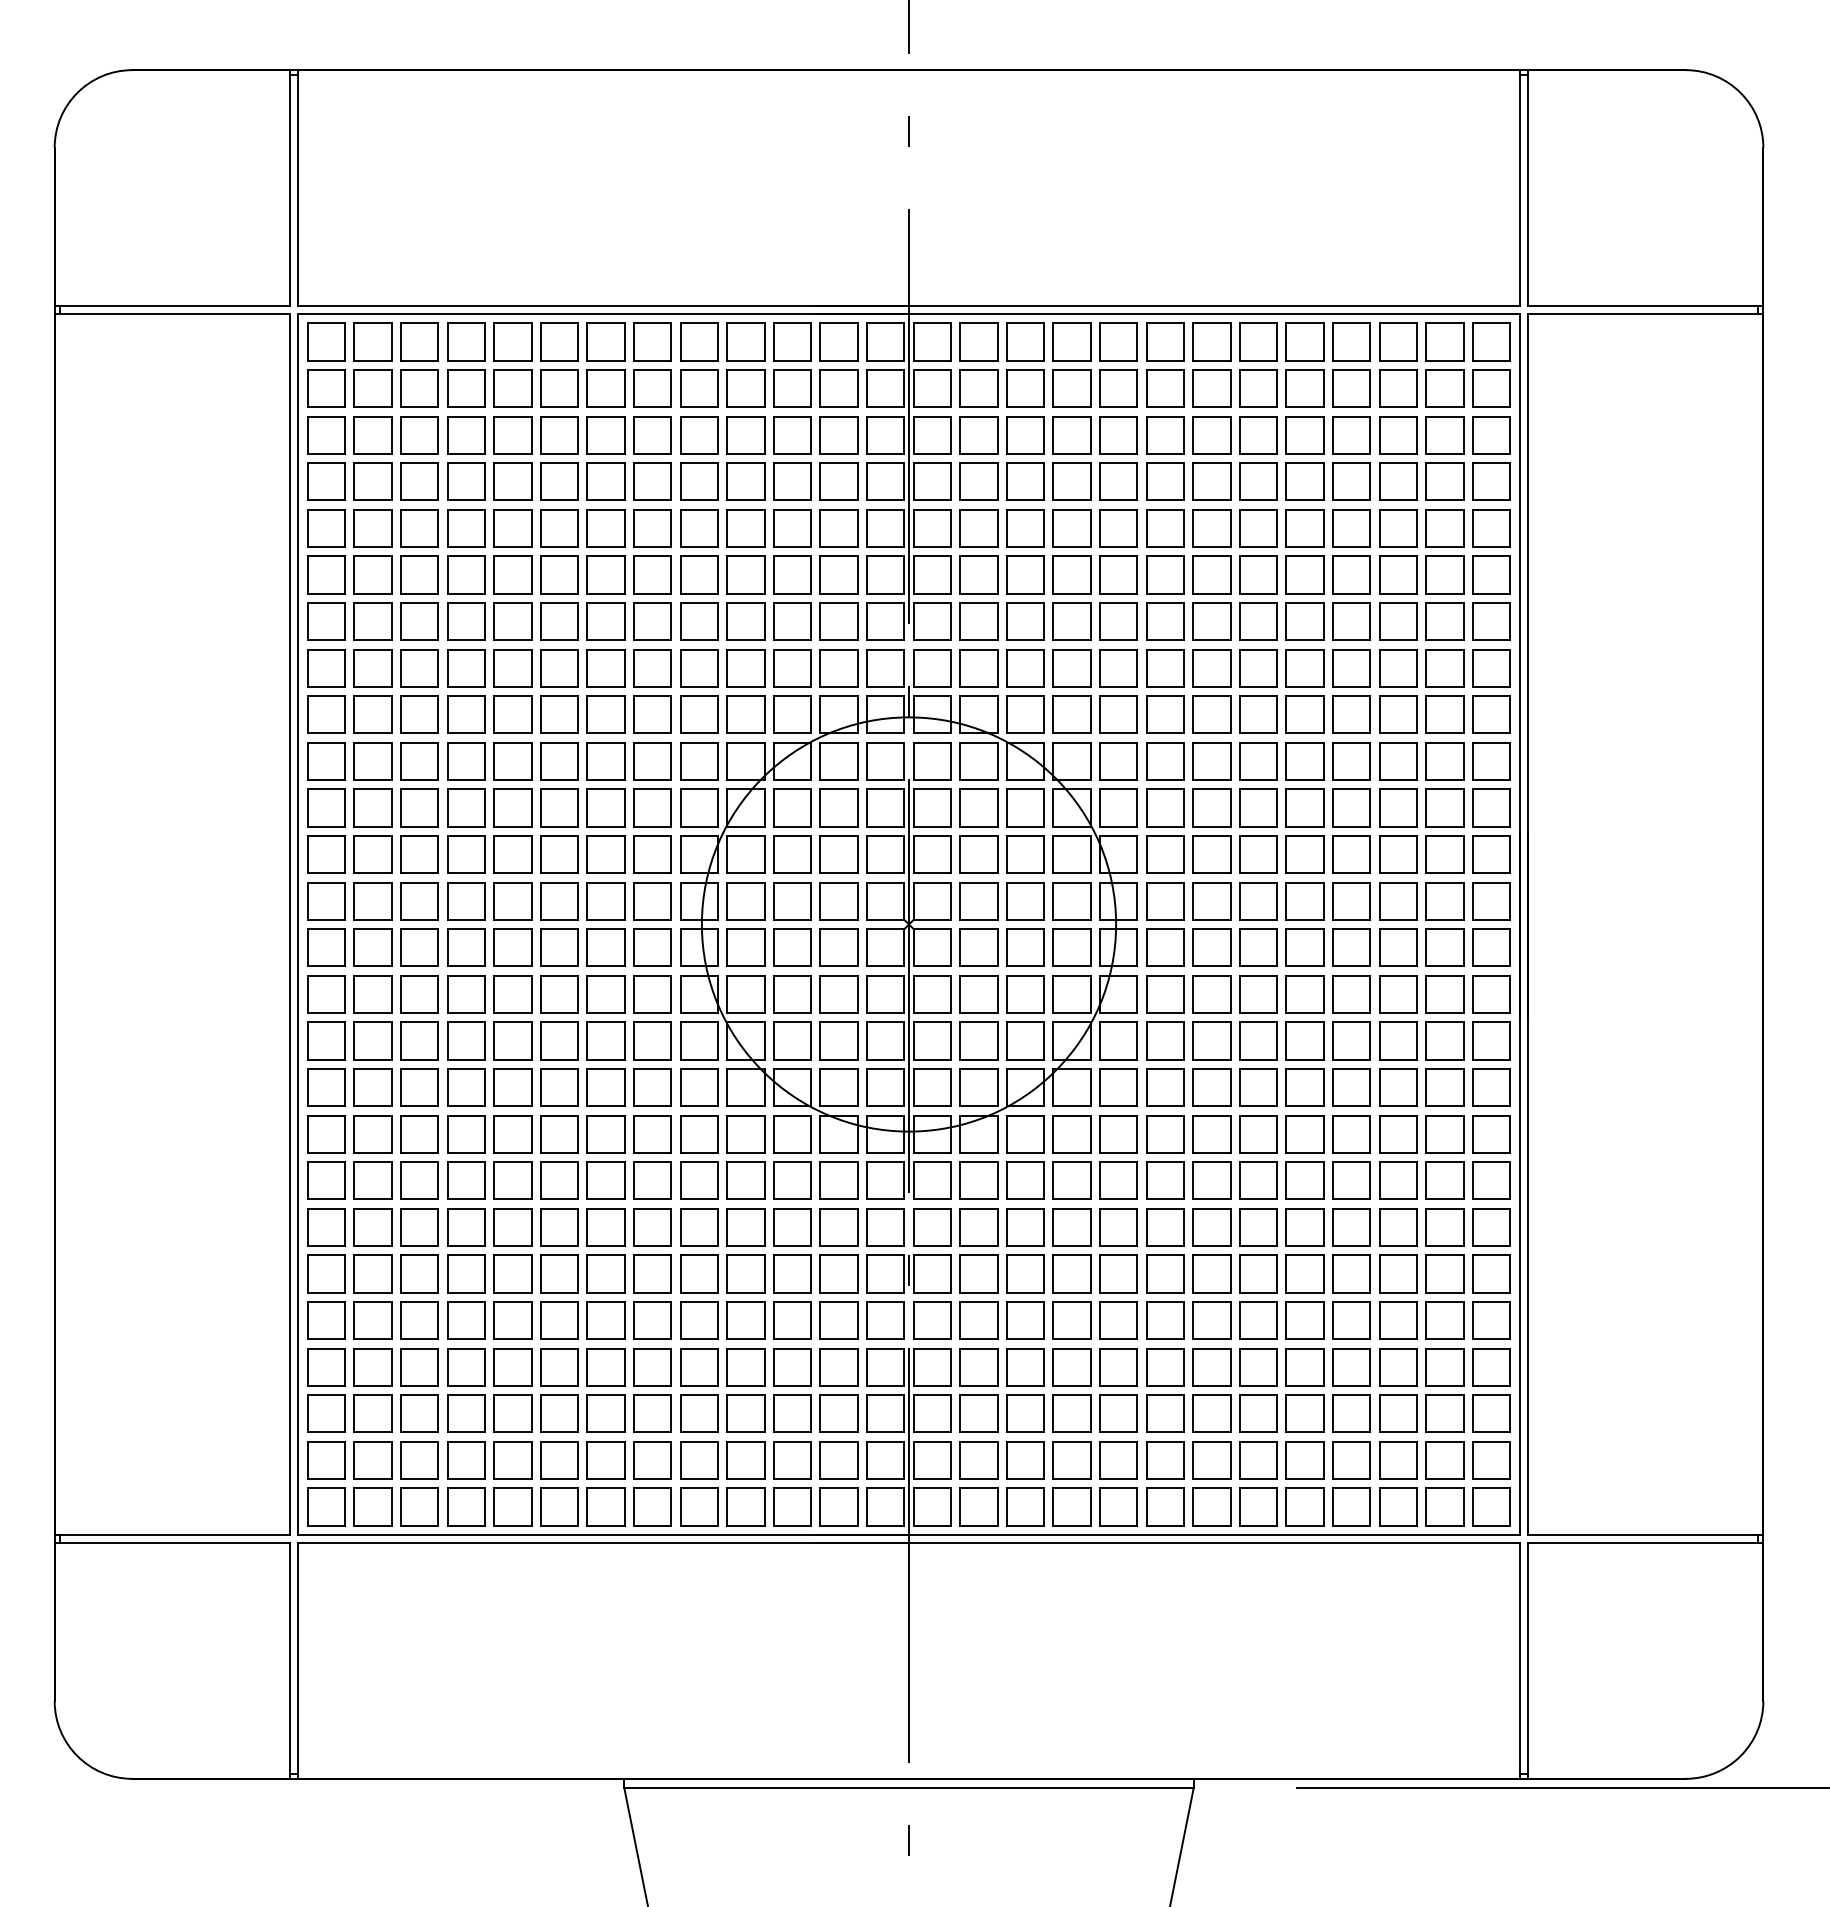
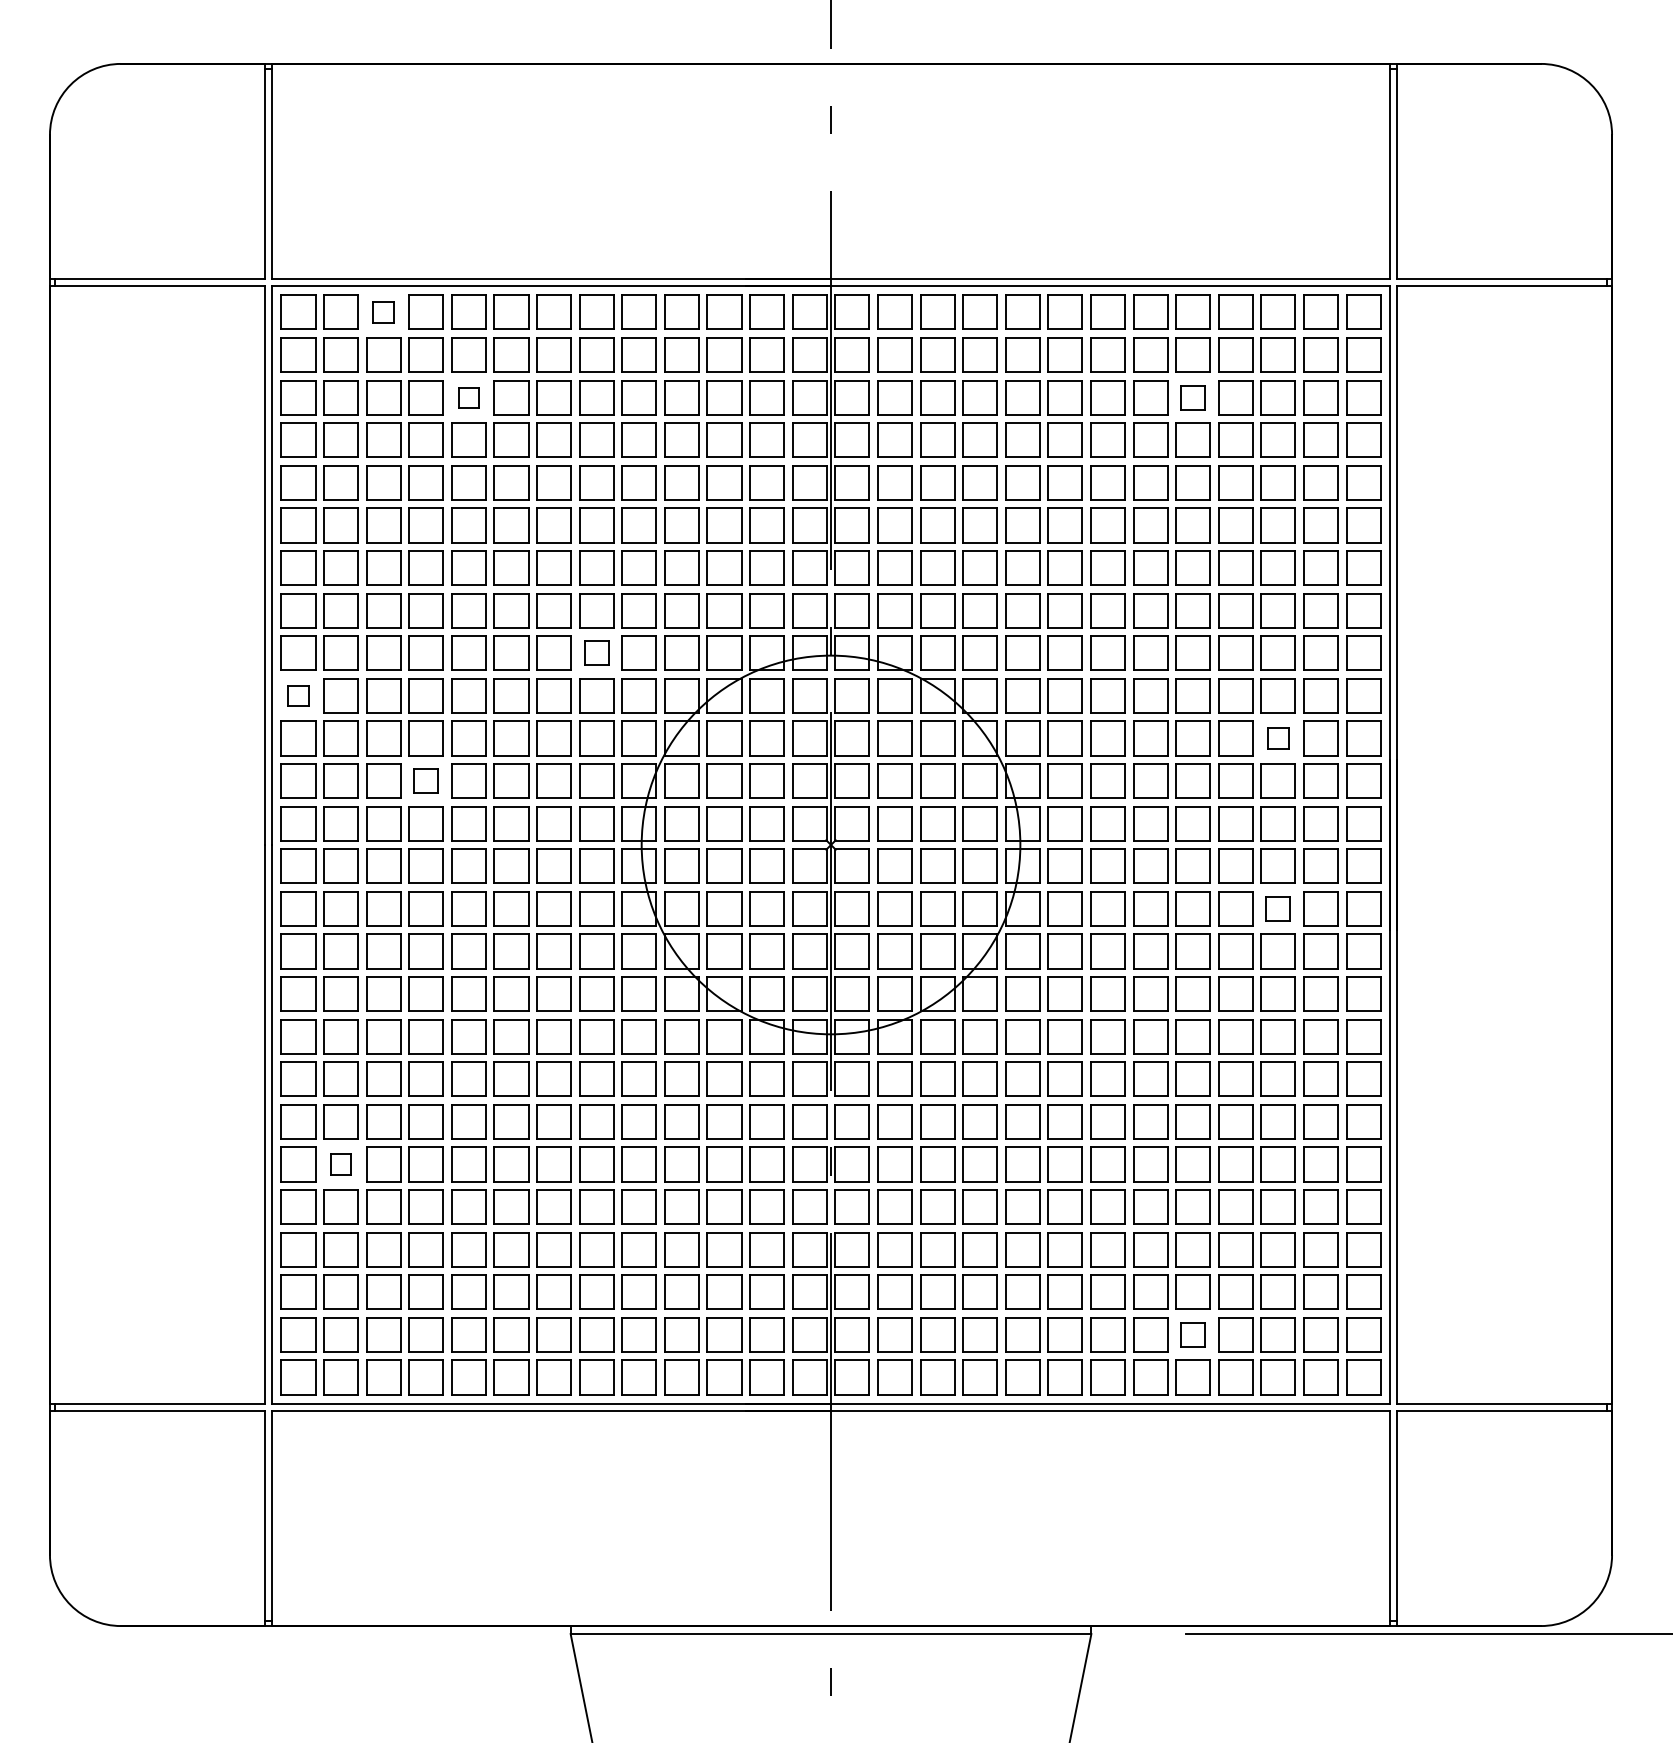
part: (419, 341) -> (383, 312), size x0.6
part: (512, 435) -> (468, 397), size x0.6
part: (1304, 435) -> (1192, 397), size x0.7
part: (652, 714) -> (596, 653), size x0.7
part: (326, 761) -> (298, 695), size x0.6
part: (1398, 807) -> (1278, 738), size x0.6
part: (466, 854) -> (426, 780), size x0.7
part: (1398, 994) -> (1278, 908), size x0.7
part: (372, 1273) -> (340, 1164), size x0.6
part: (1304, 1460) -> (1192, 1334), size x0.7

